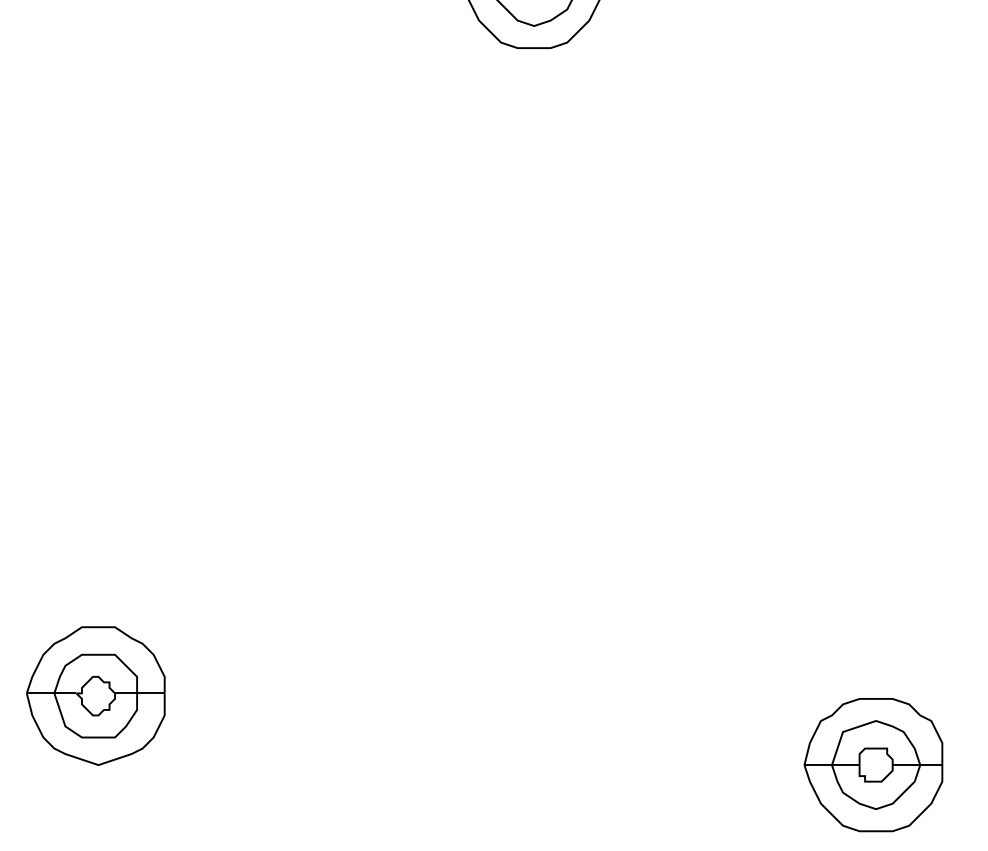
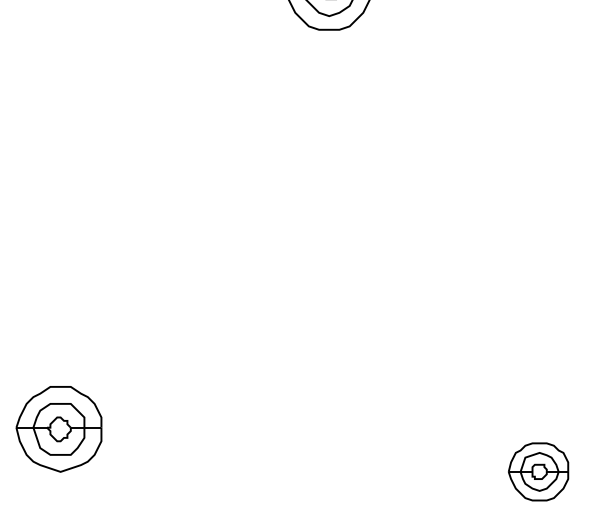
part: (873, 764) -> (538, 471), size x0.7

